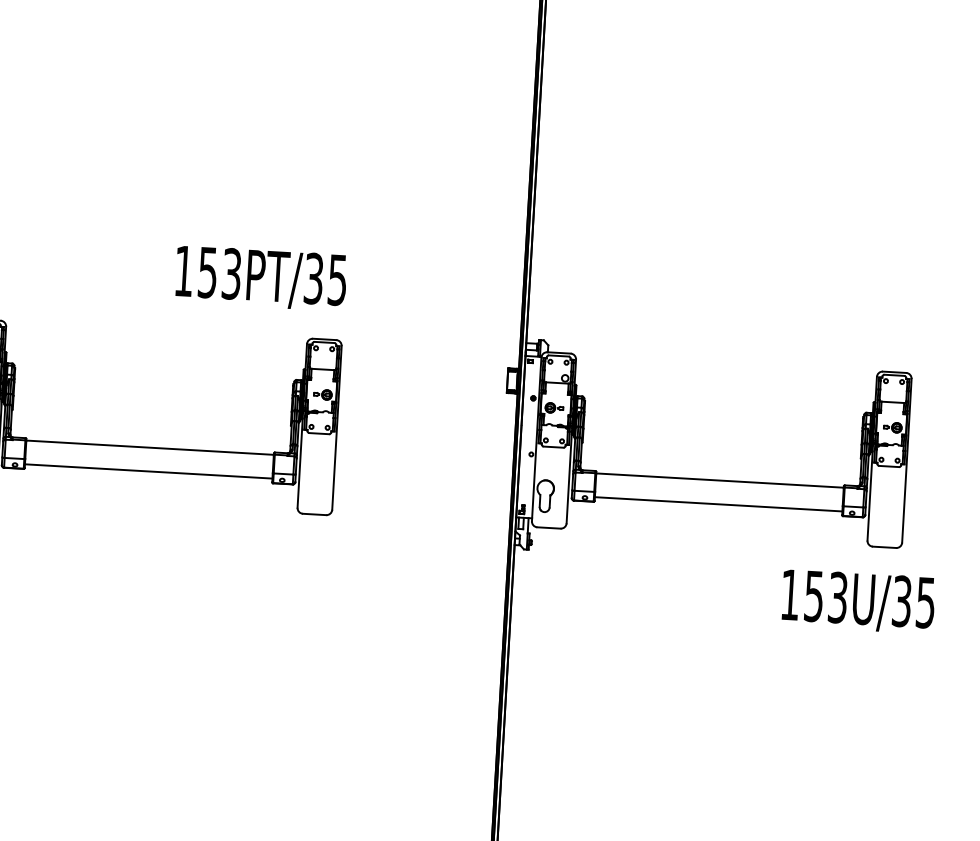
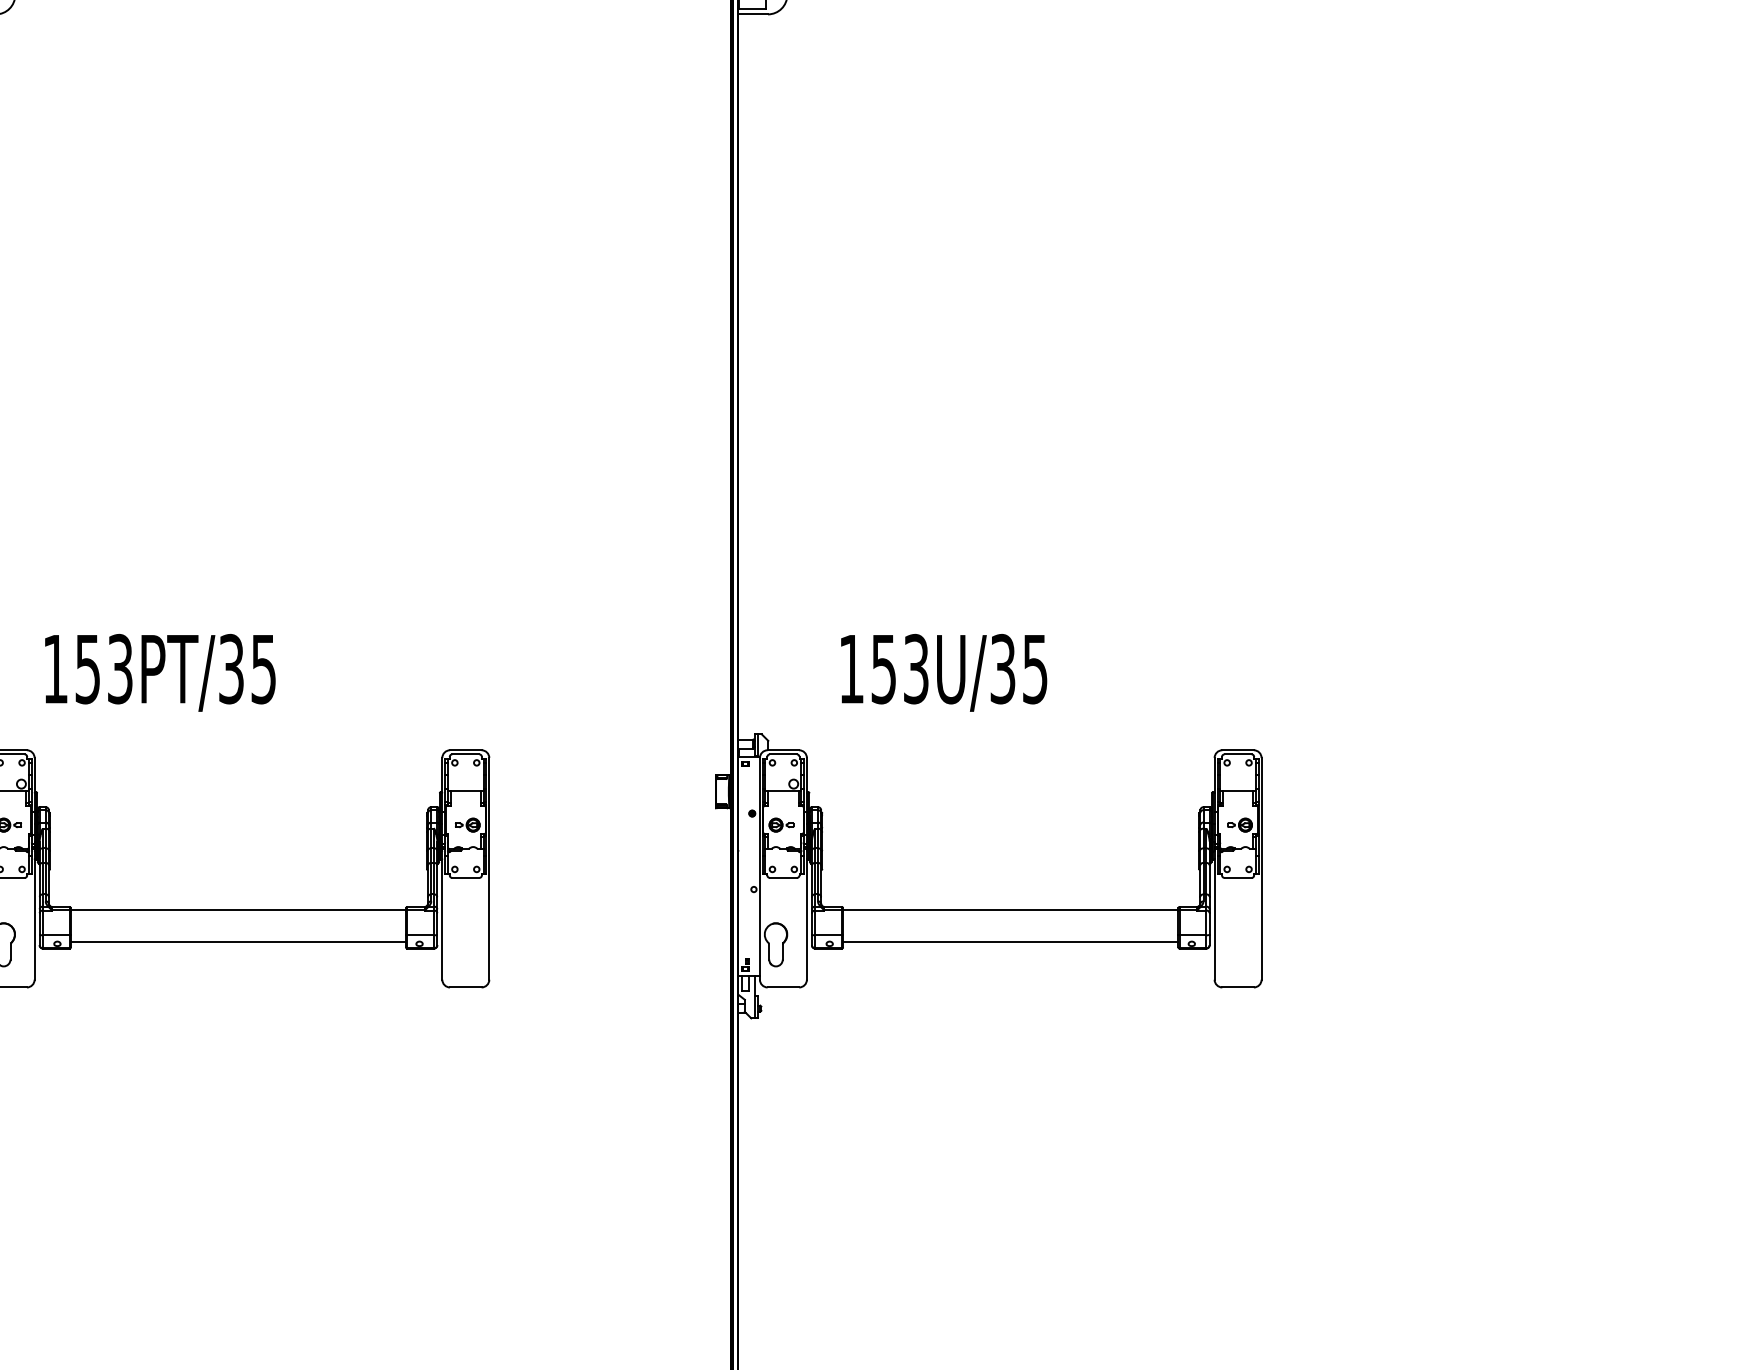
text: (261, 278) -> (160, 672), moved
text: (858, 601) -> (944, 672), moved

